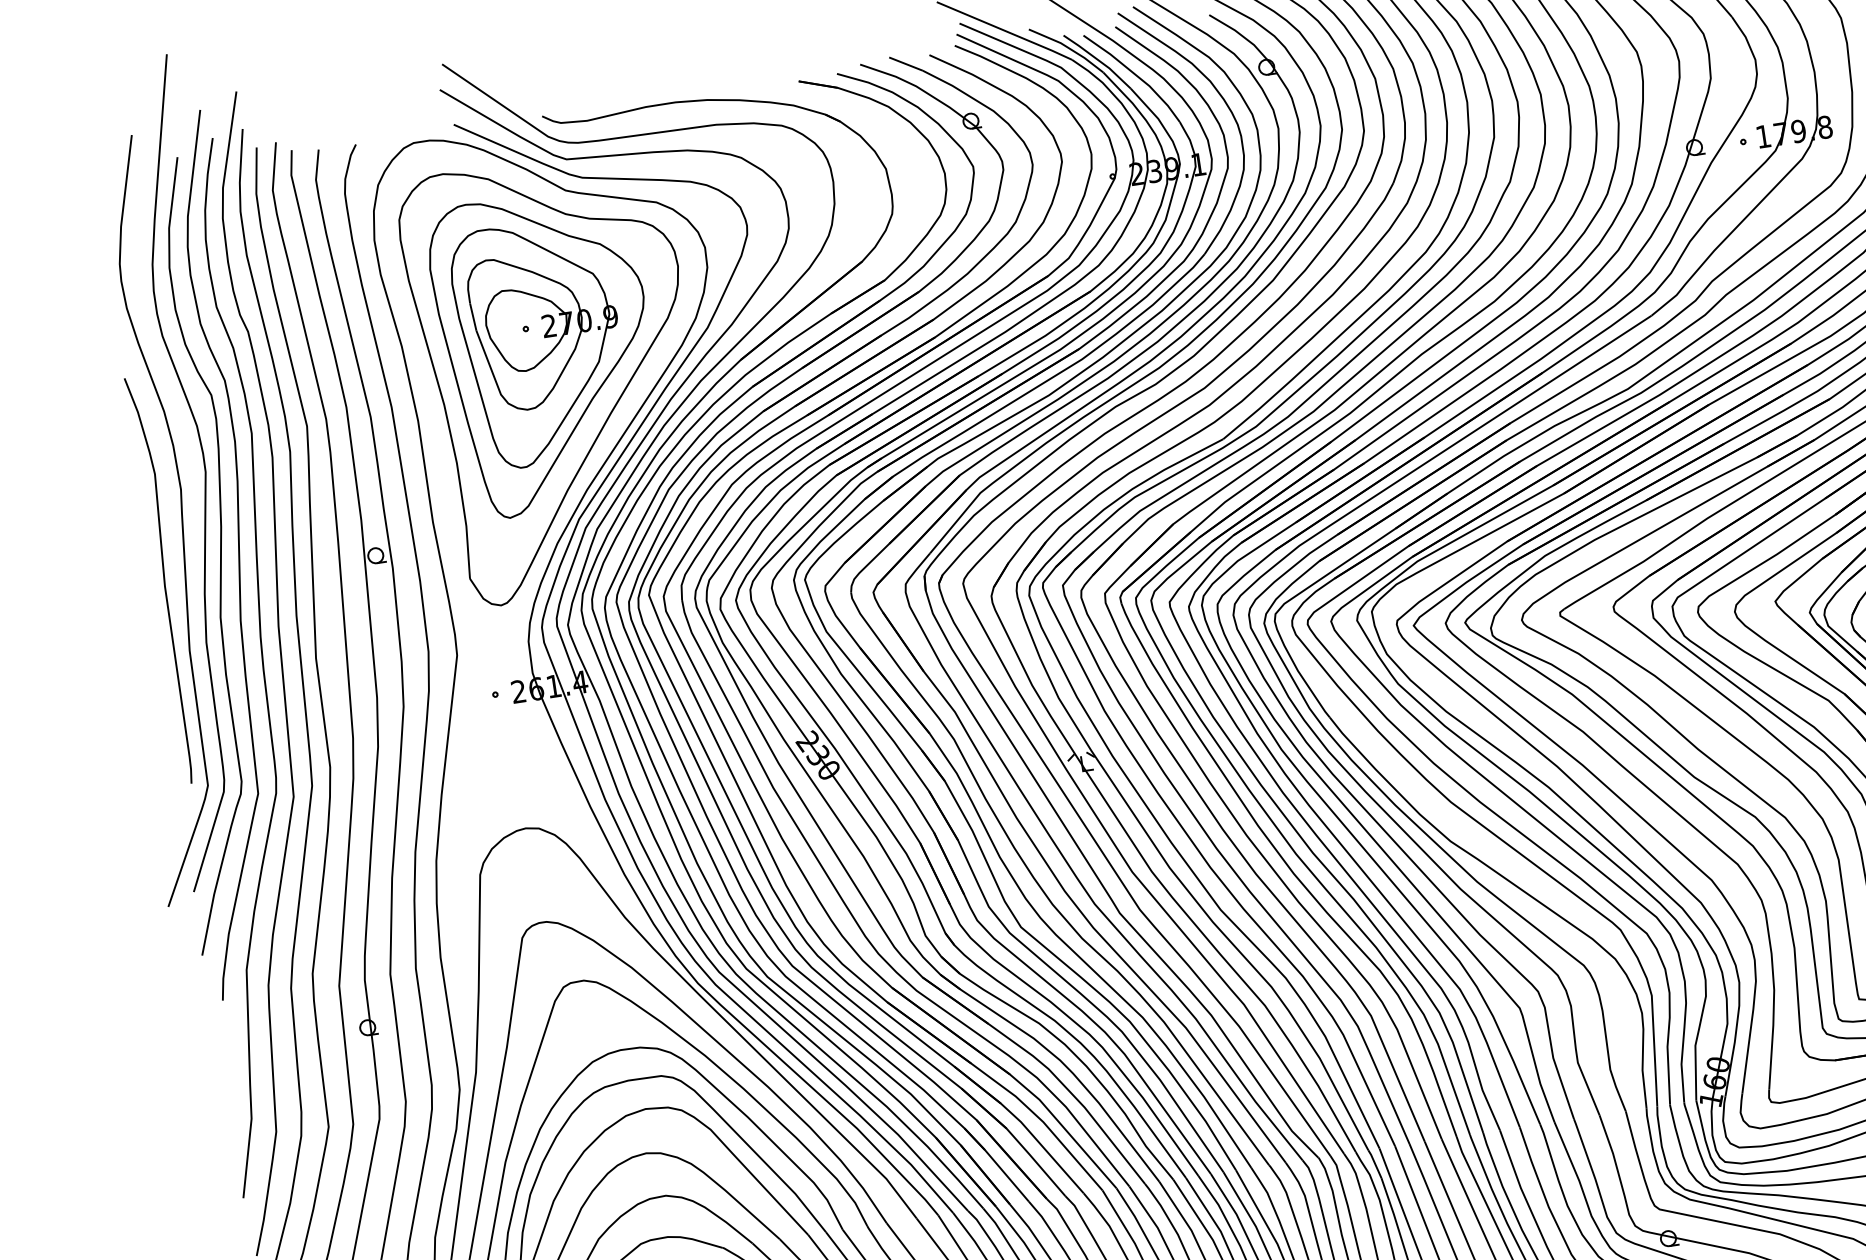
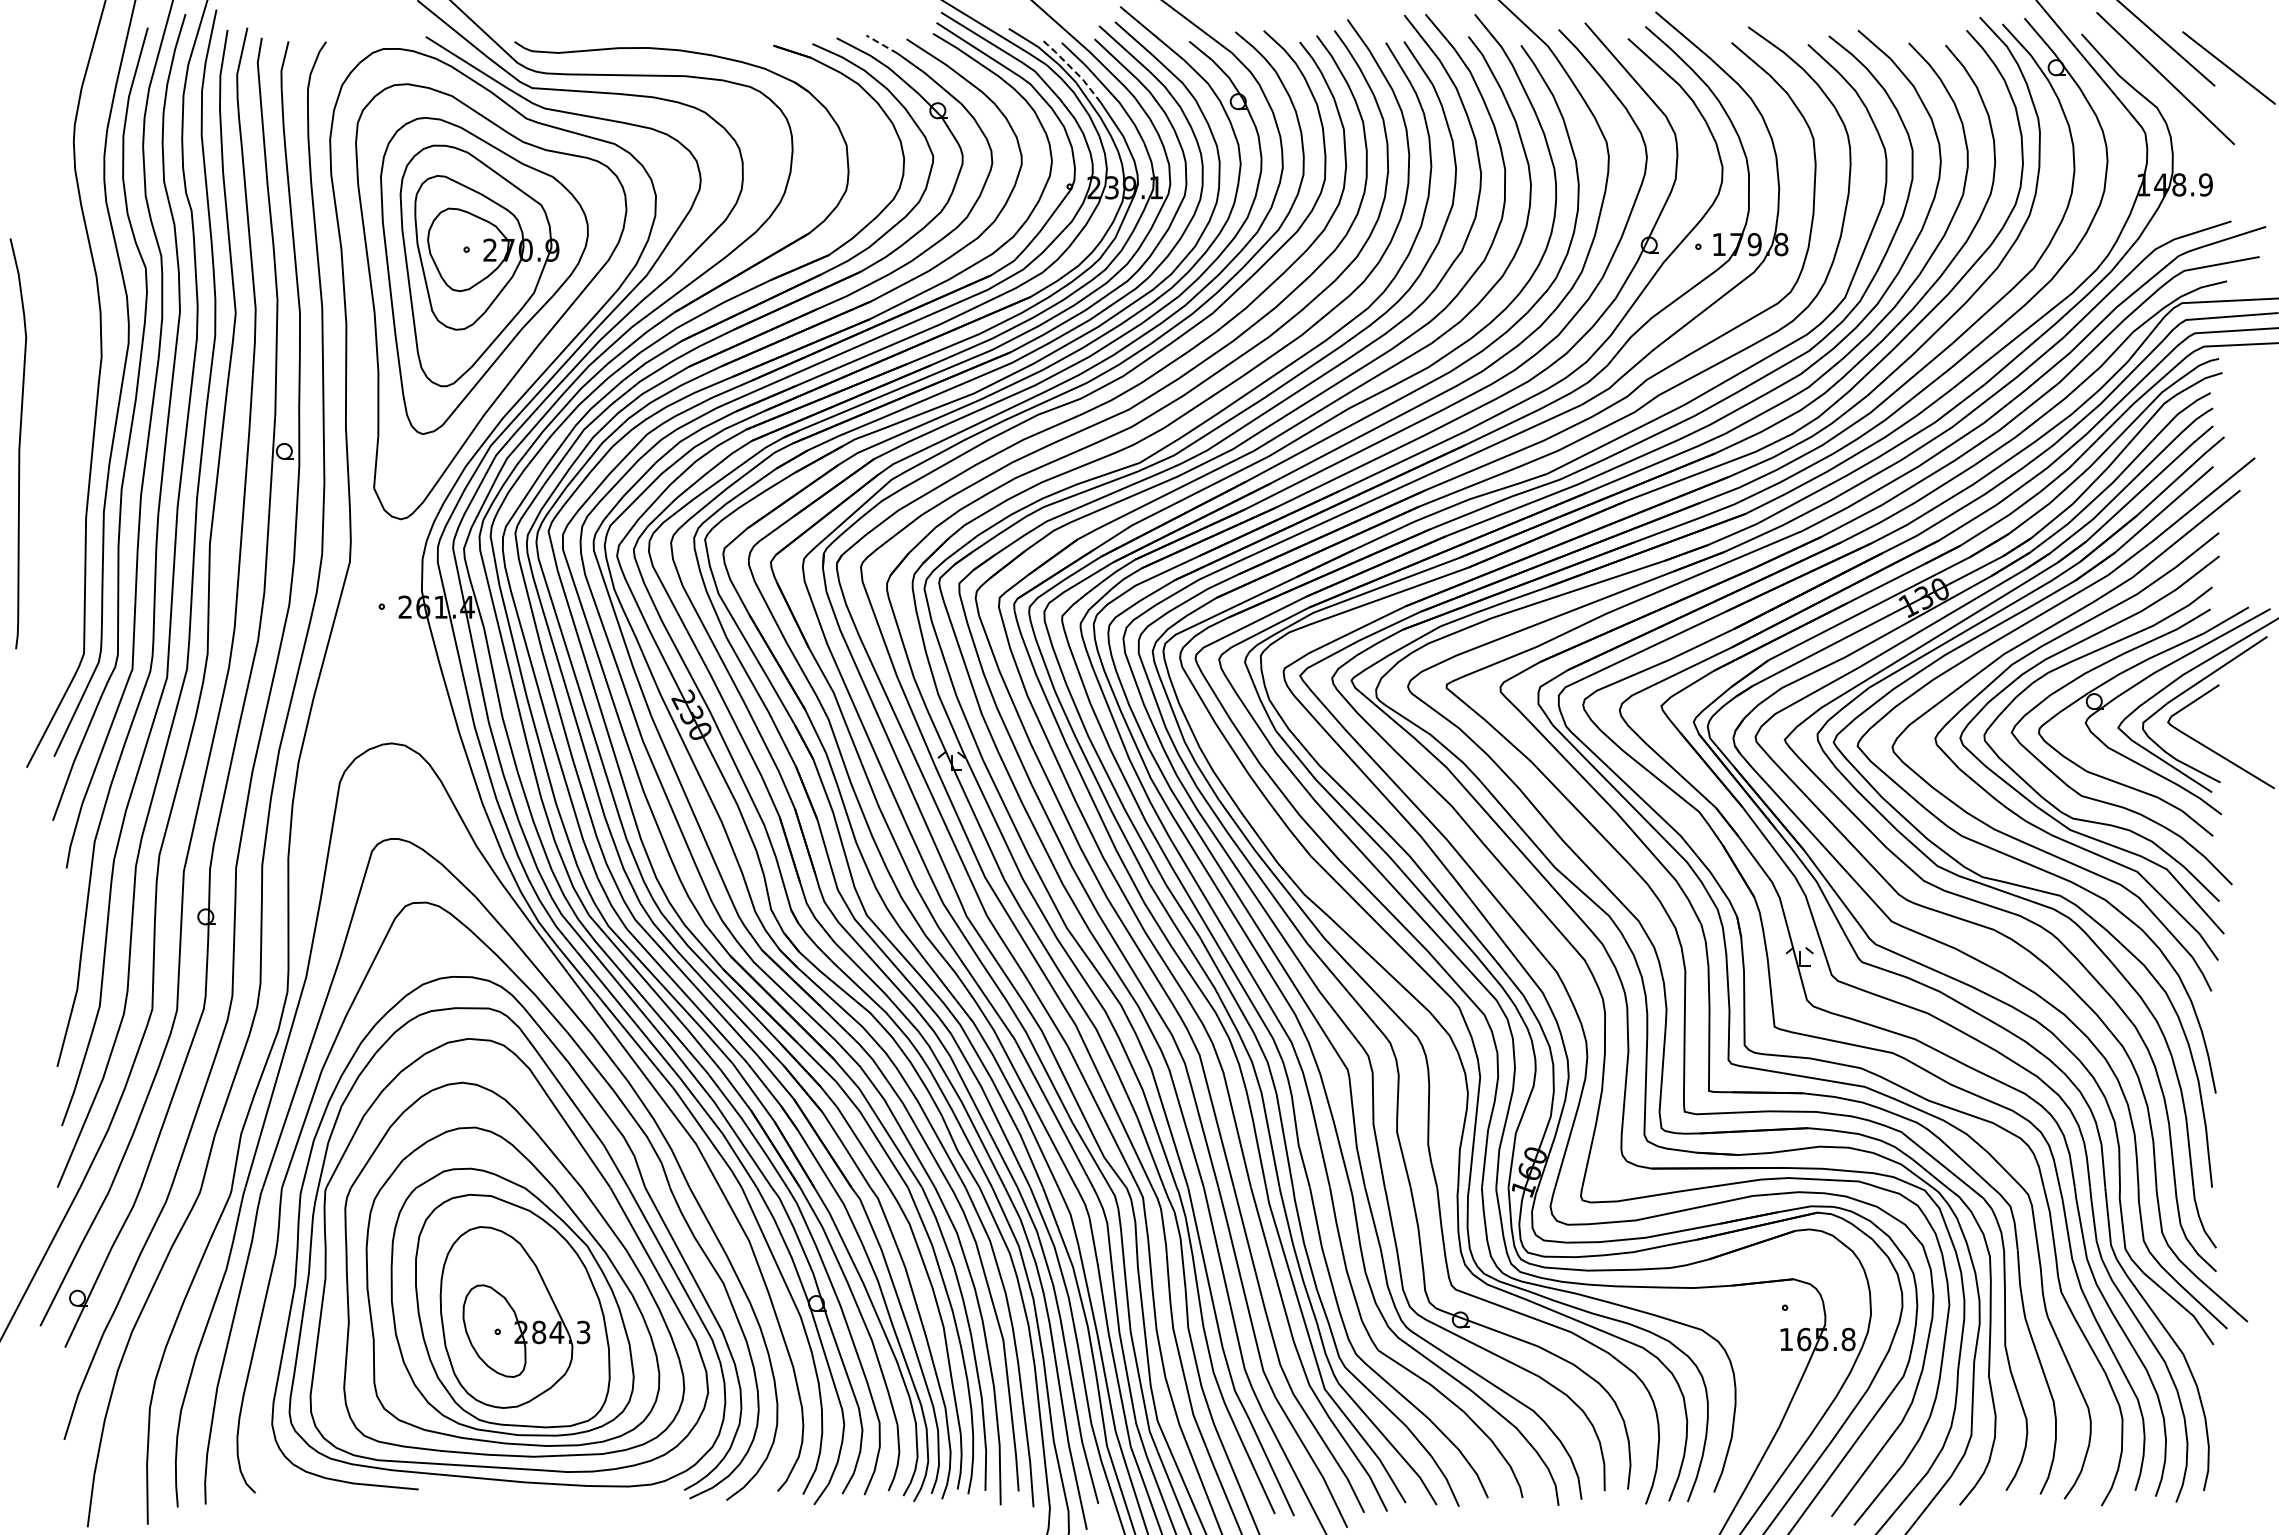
line: (1098, 60) -> (1073, 69), solid -> dashed
line: (905, 64) -> (881, 44), solid -> dashed
curve: (163, 579) -> (18, 443), moved

